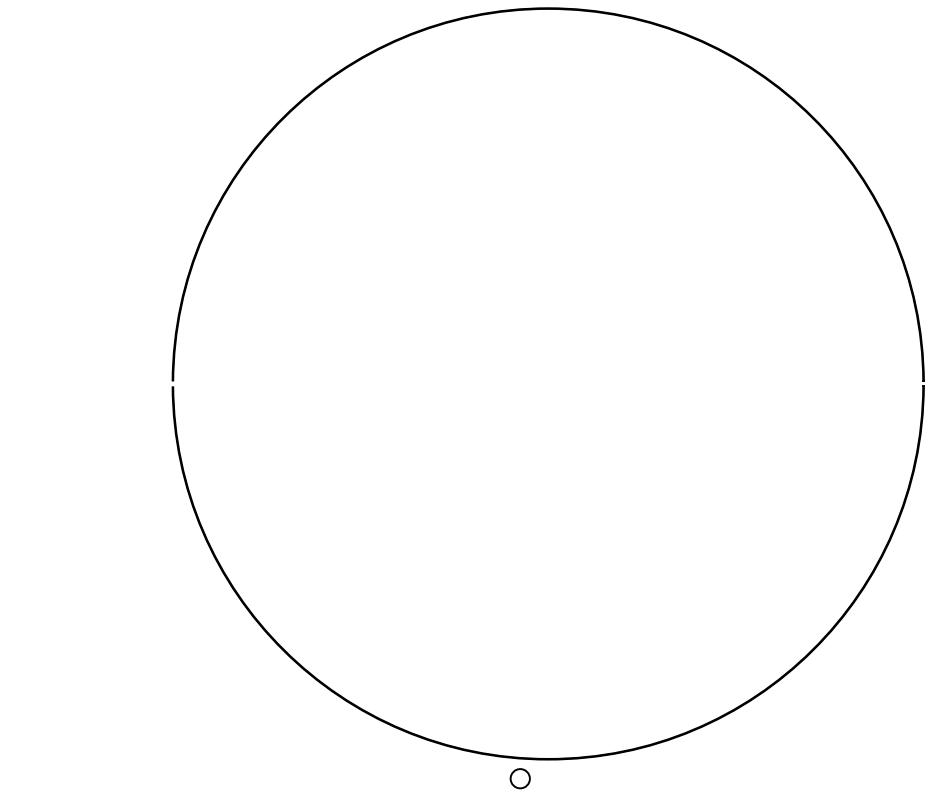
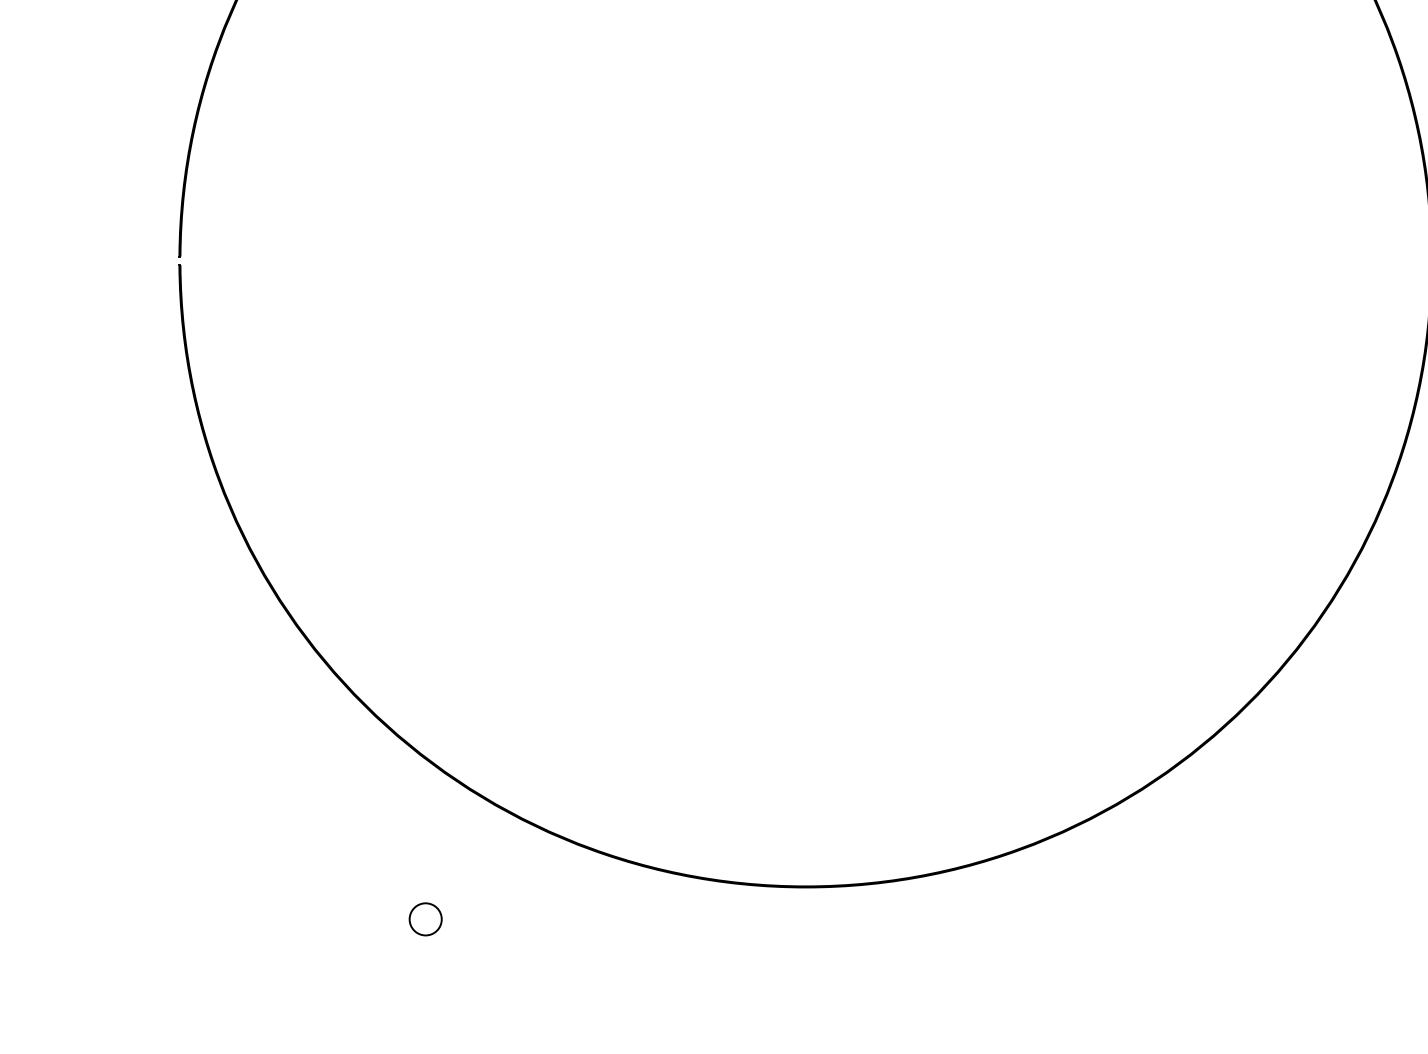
circle: (519, 778) -> (424, 919), moved

